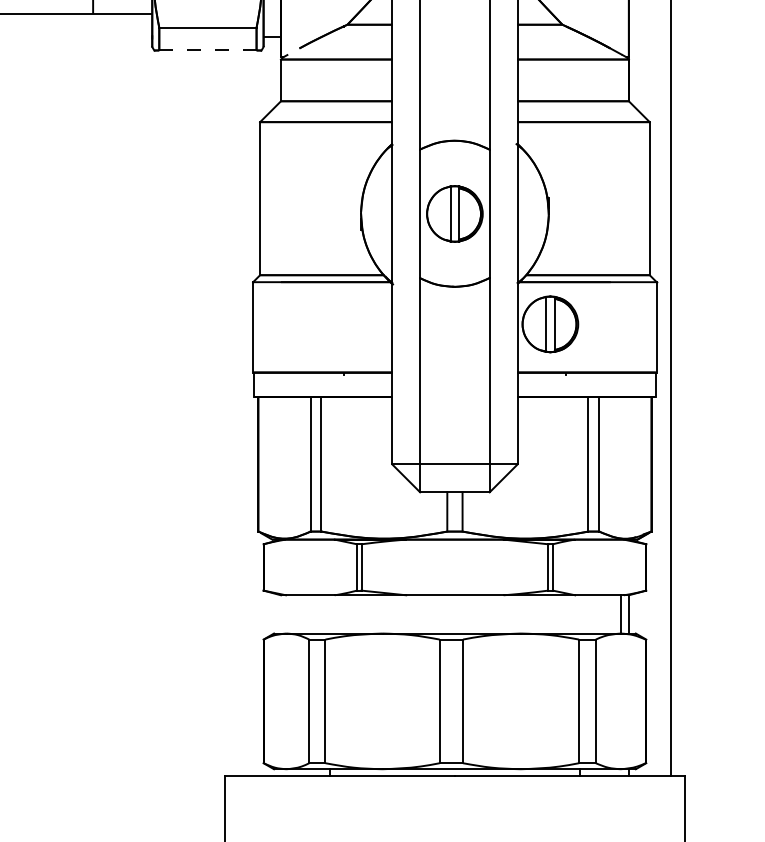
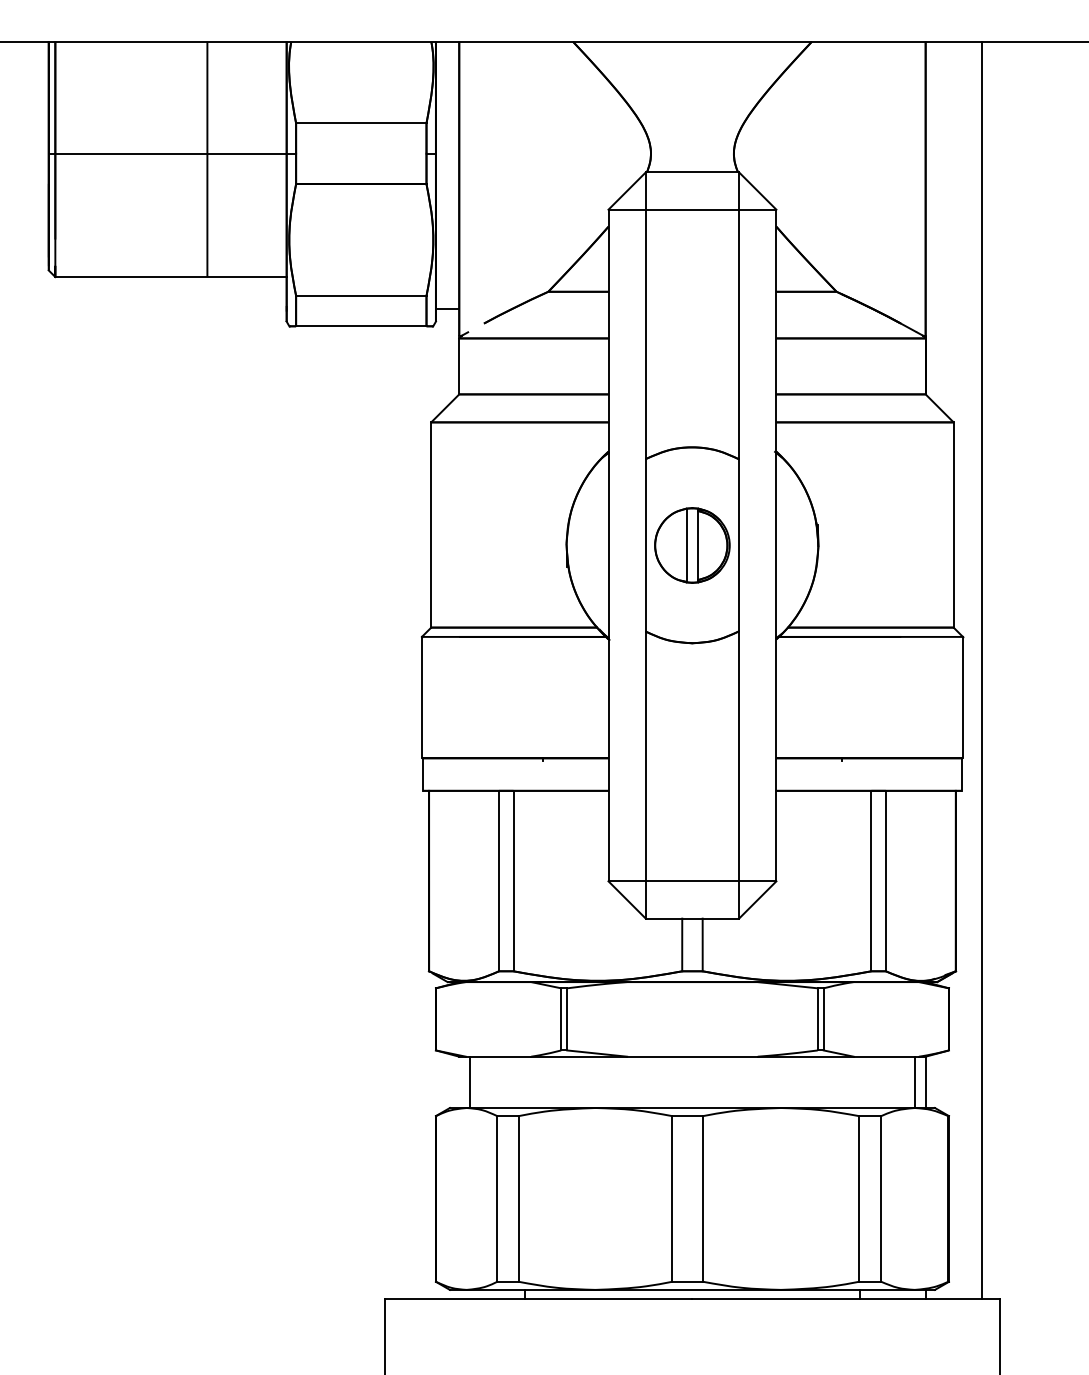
line: (208, 50) -> (361, 326), dashed -> solid
part: (550, 324) -> (820, 693), removed
line: (288, 614) -> (469, 1082), added

